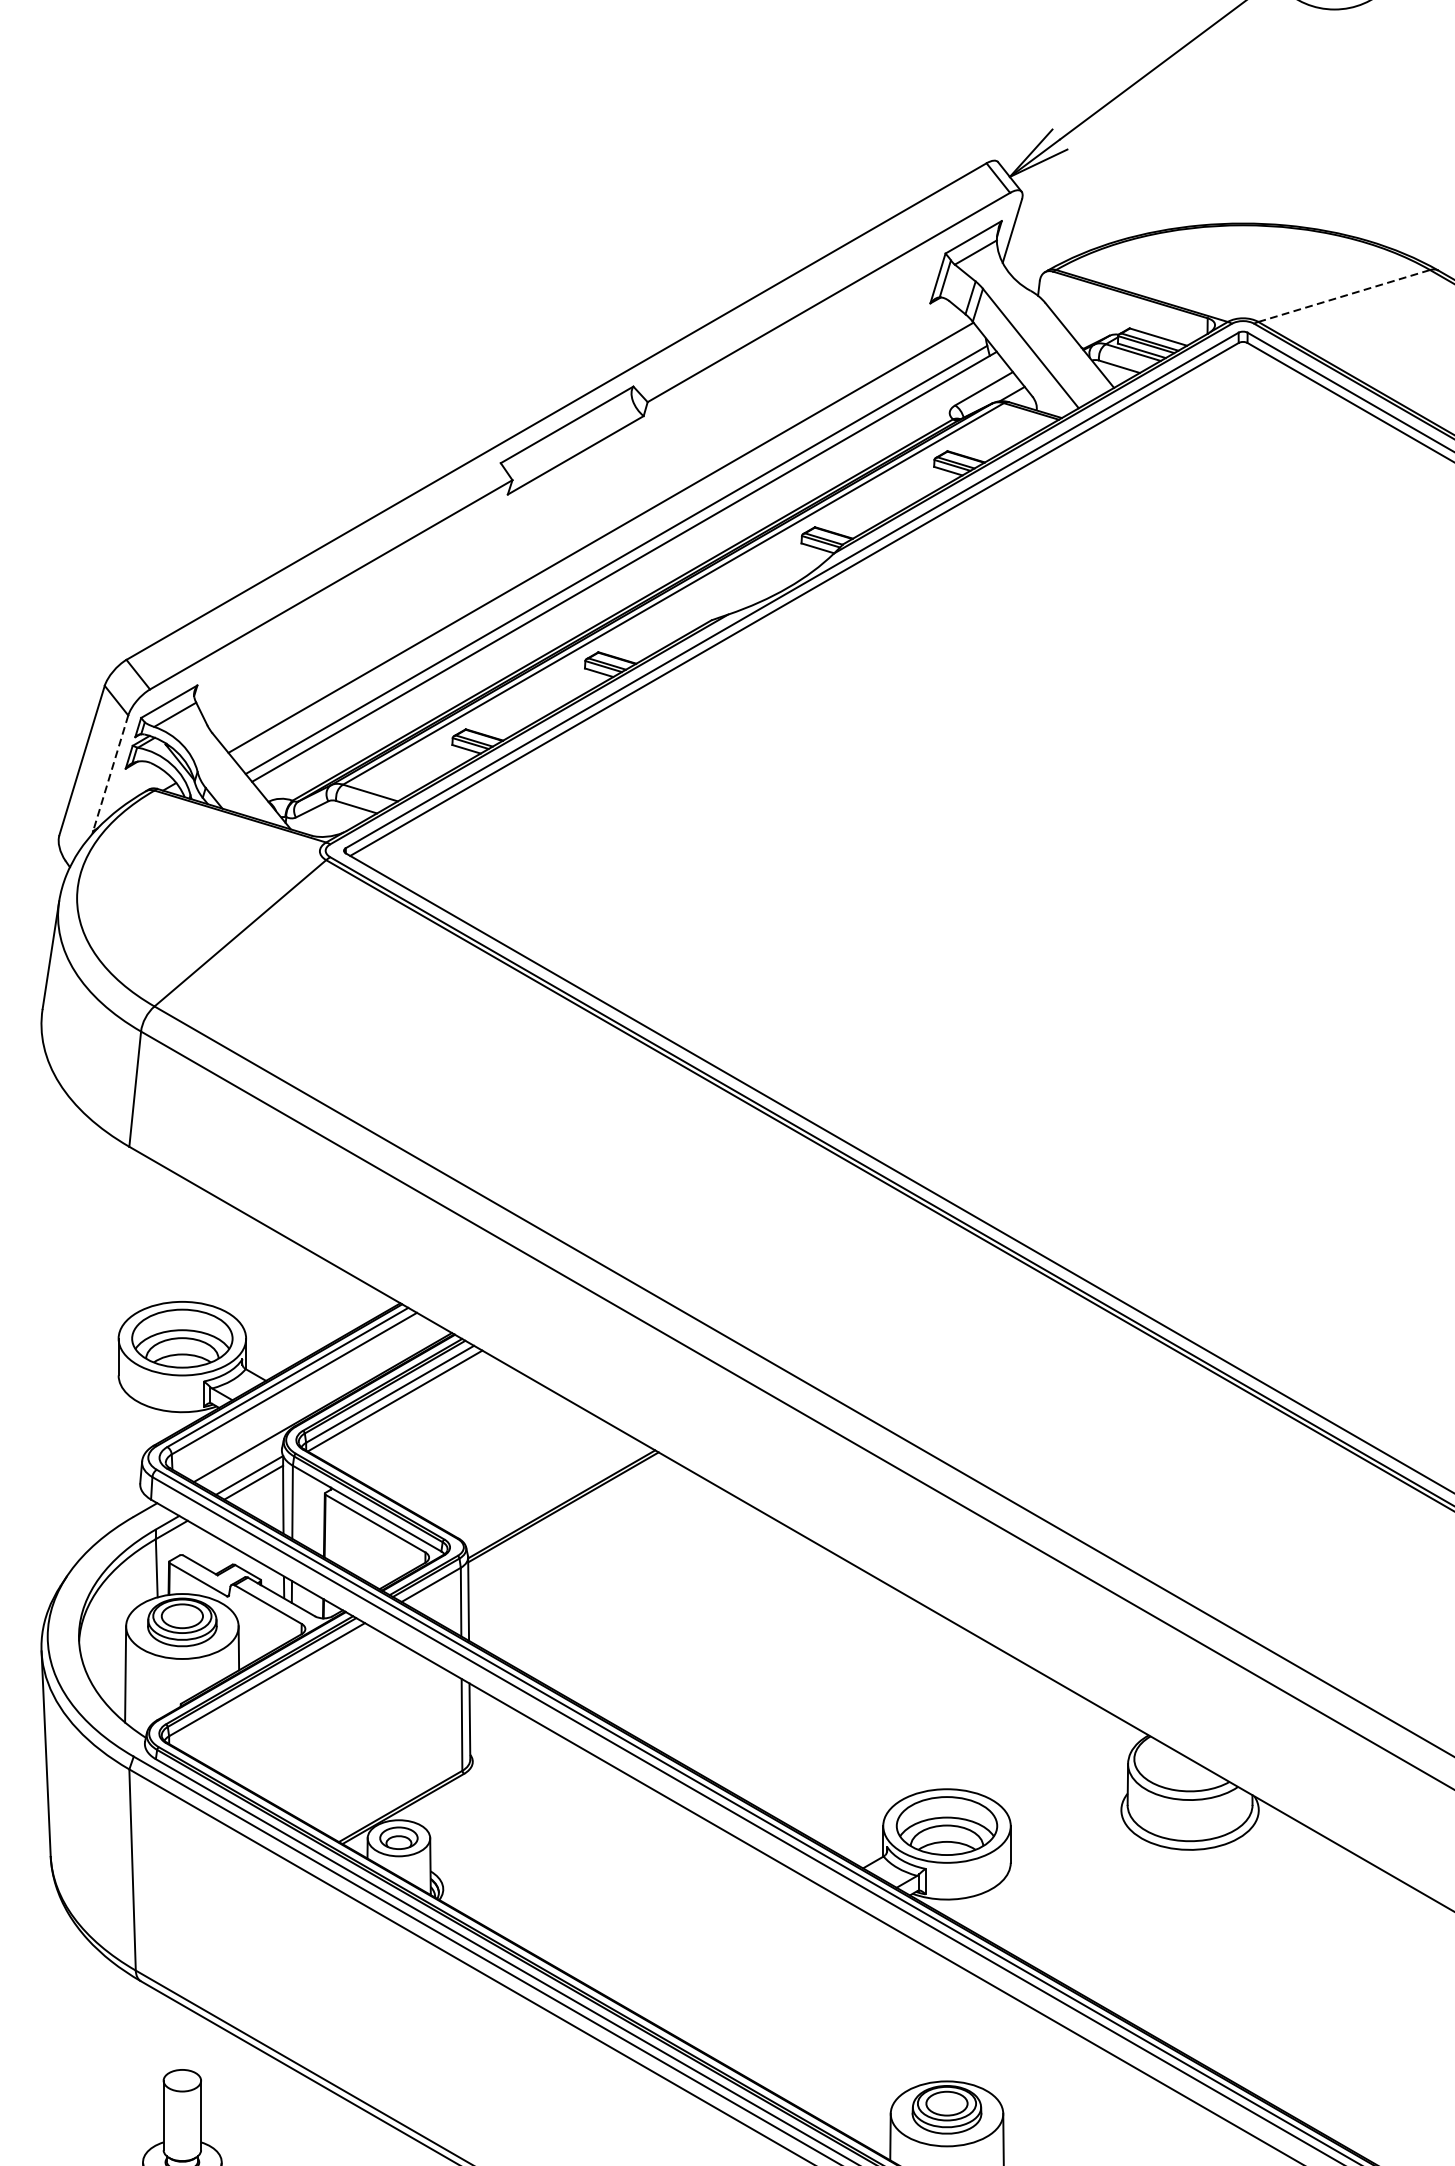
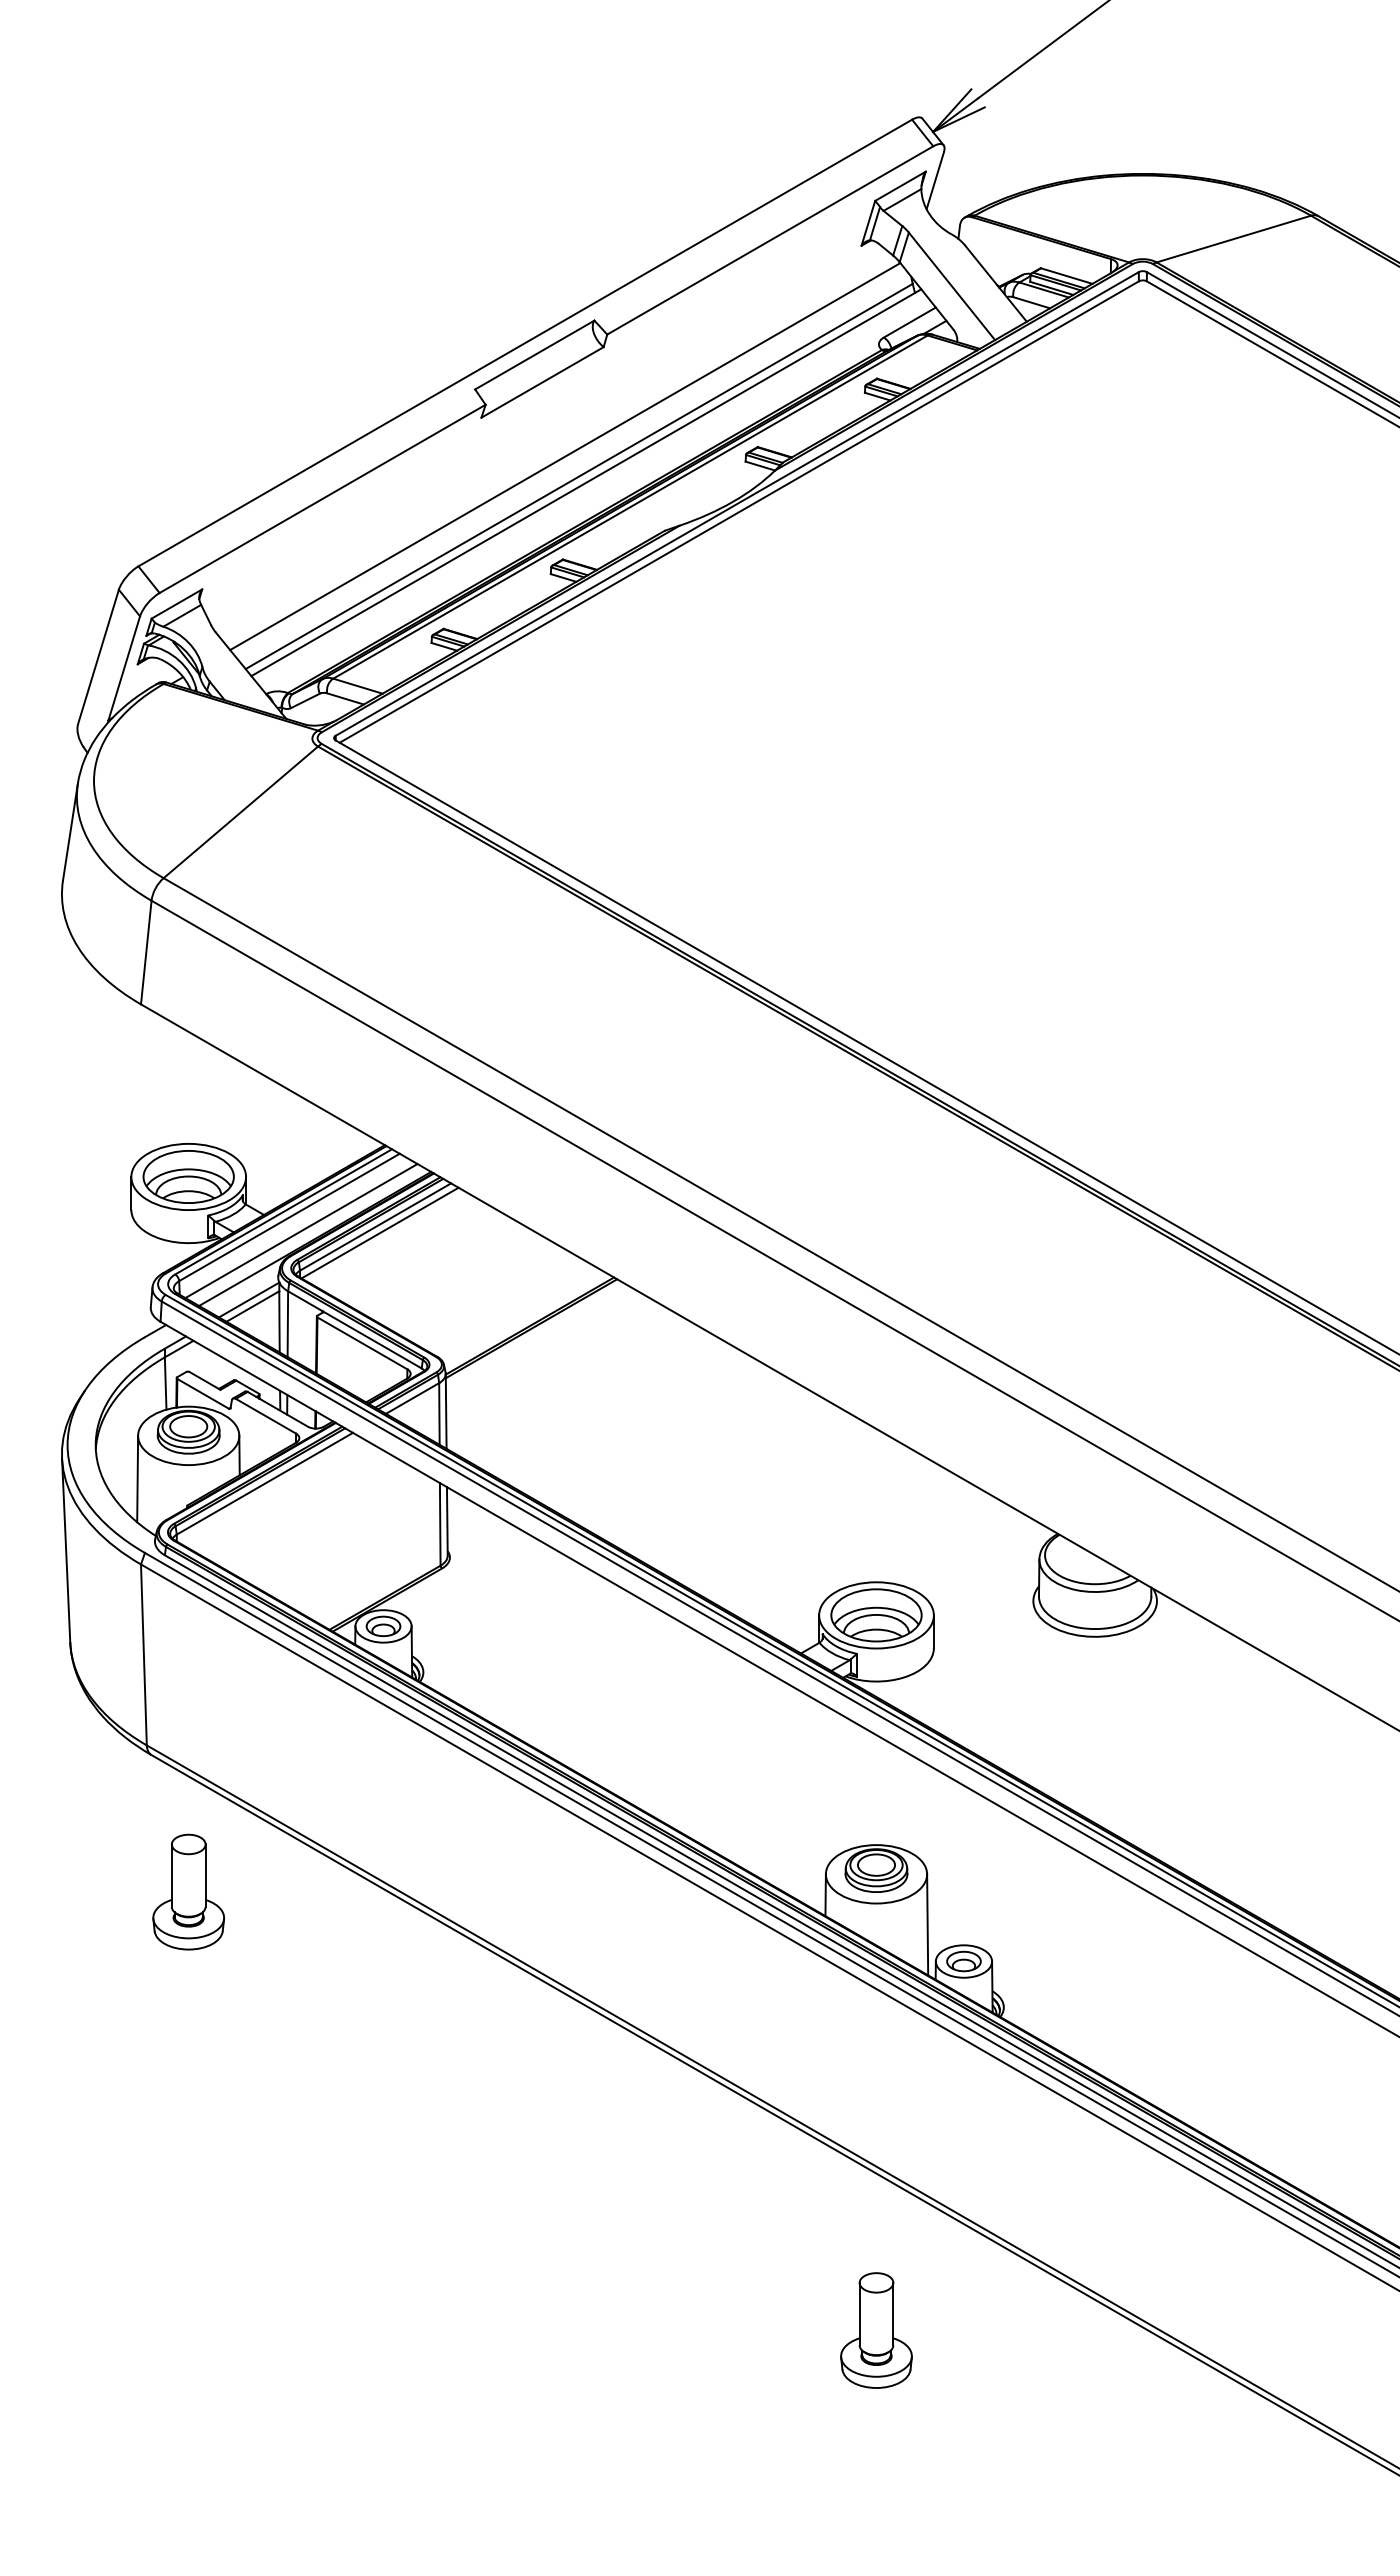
line: (1343, 296) -> (1233, 239), dashed -> solid
line: (110, 773) -> (124, 668), dashed -> solid
line: (307, 1399) -> (301, 1231), added

